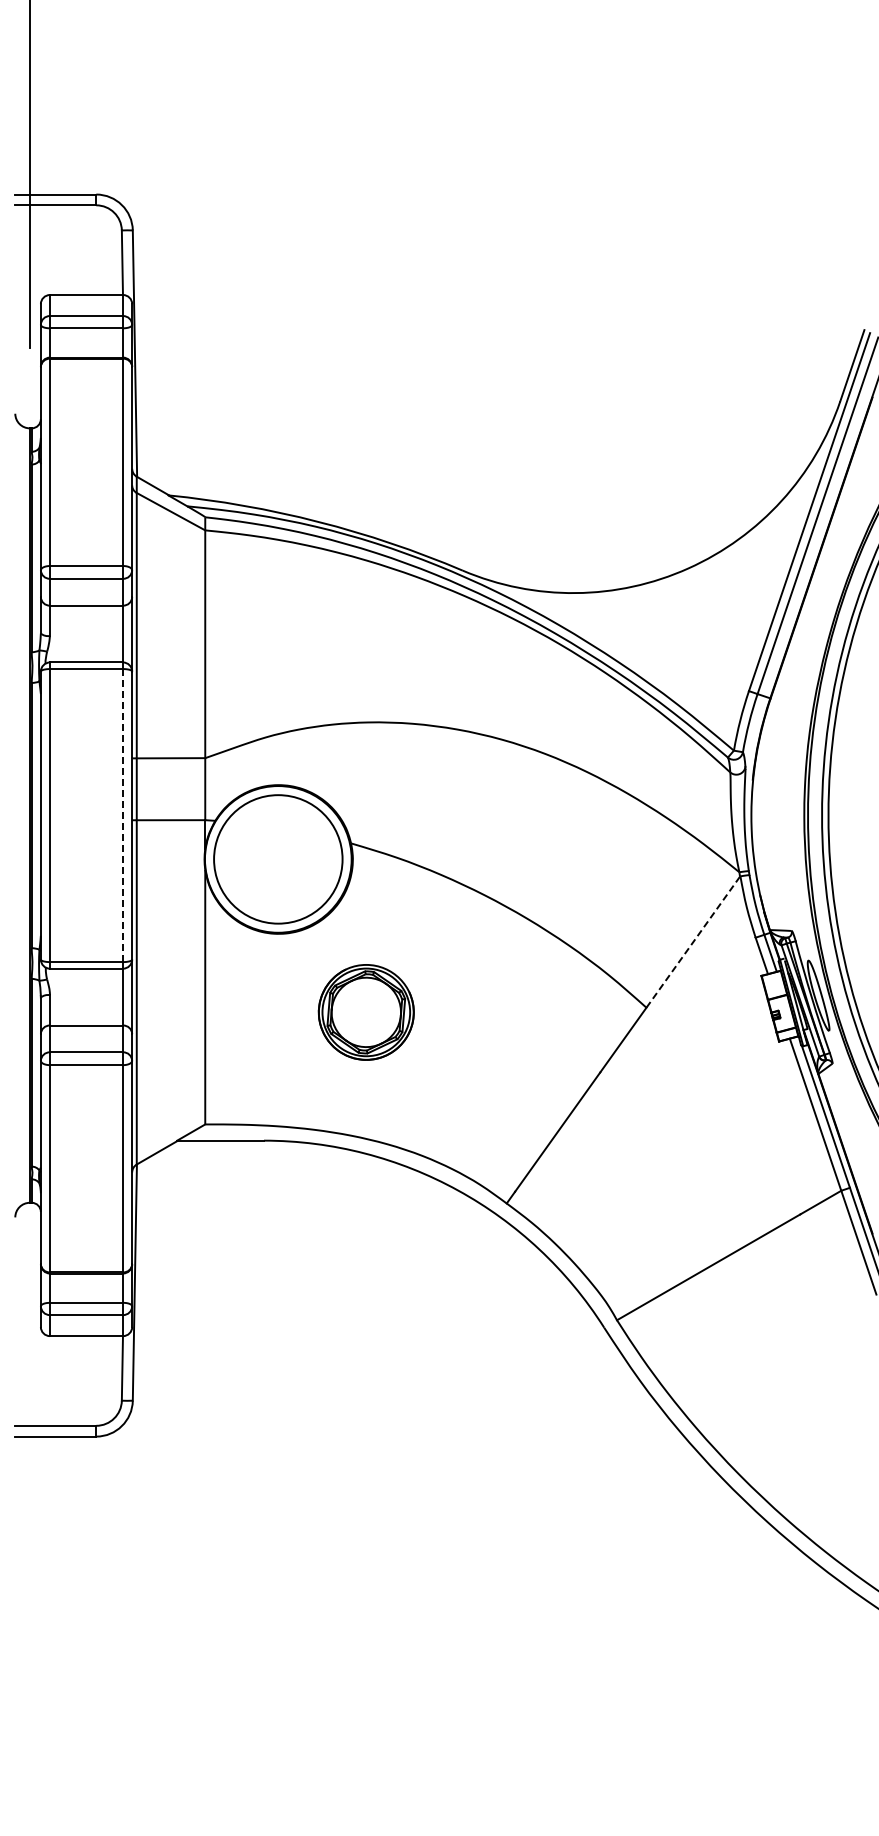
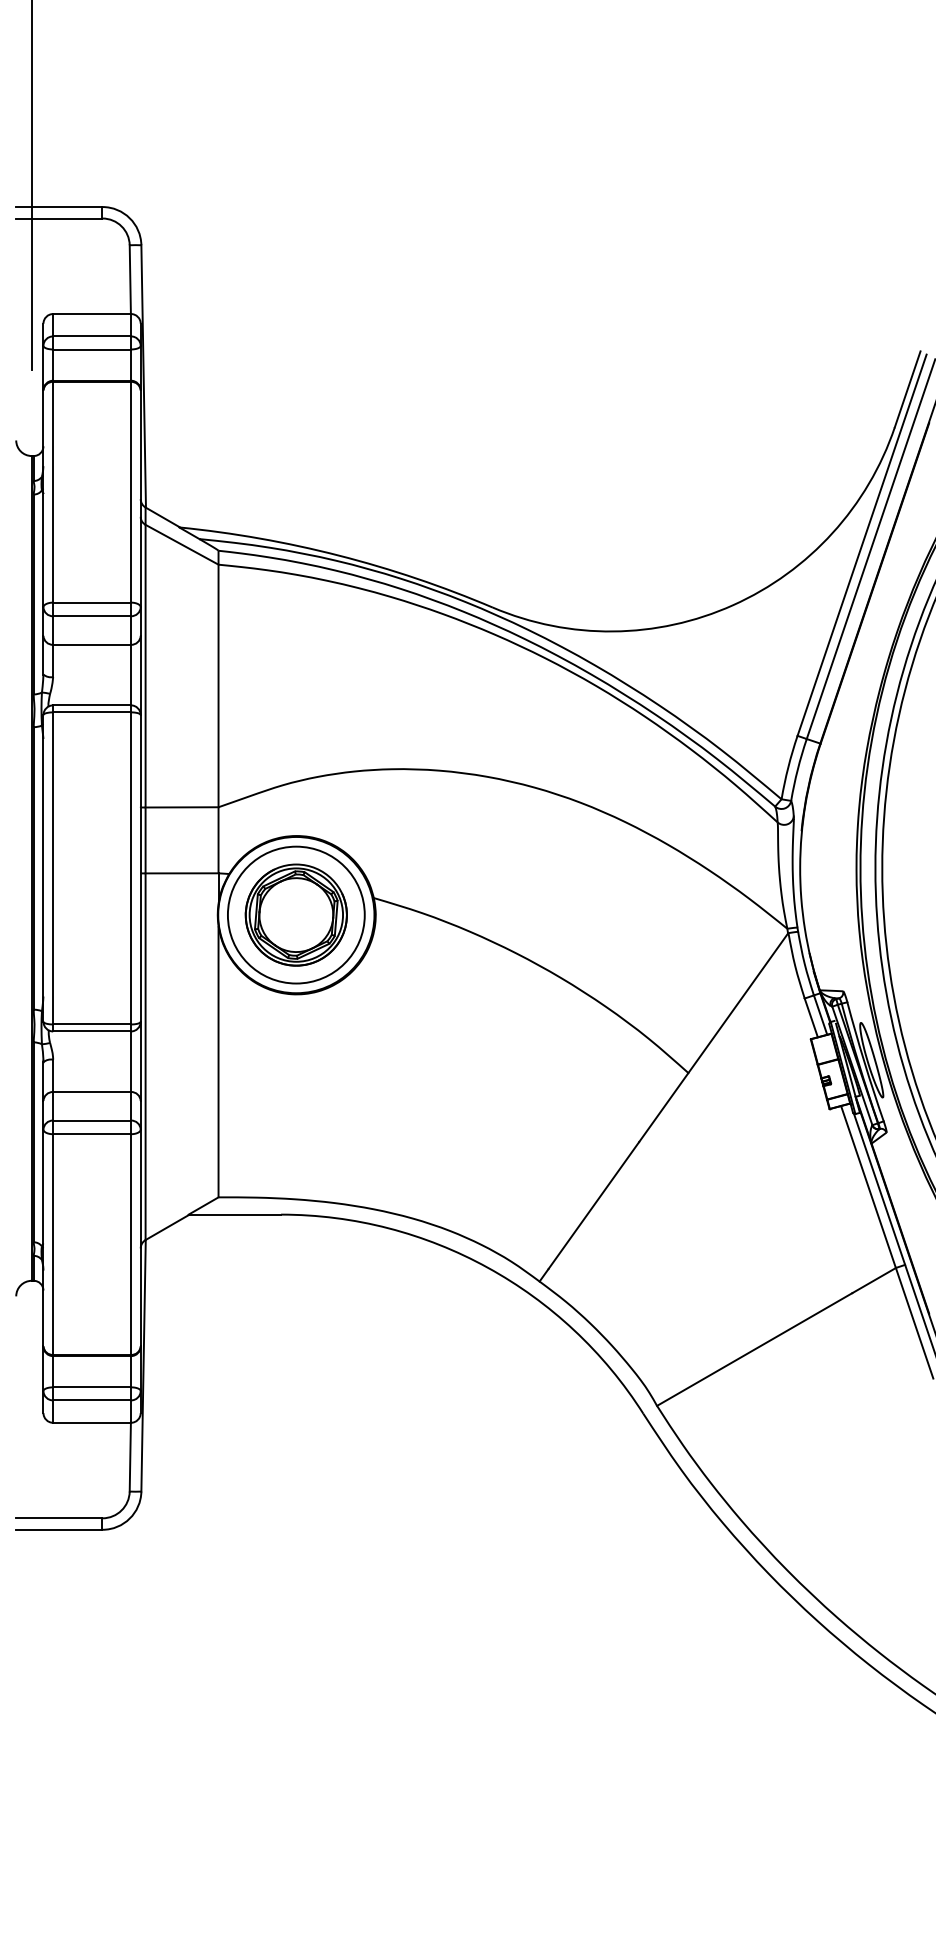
line: (123, 815) -> (131, 868), dashed -> solid
line: (693, 942) -> (738, 1003), dashed -> solid
part: (365, 1012) -> (295, 915), moved

